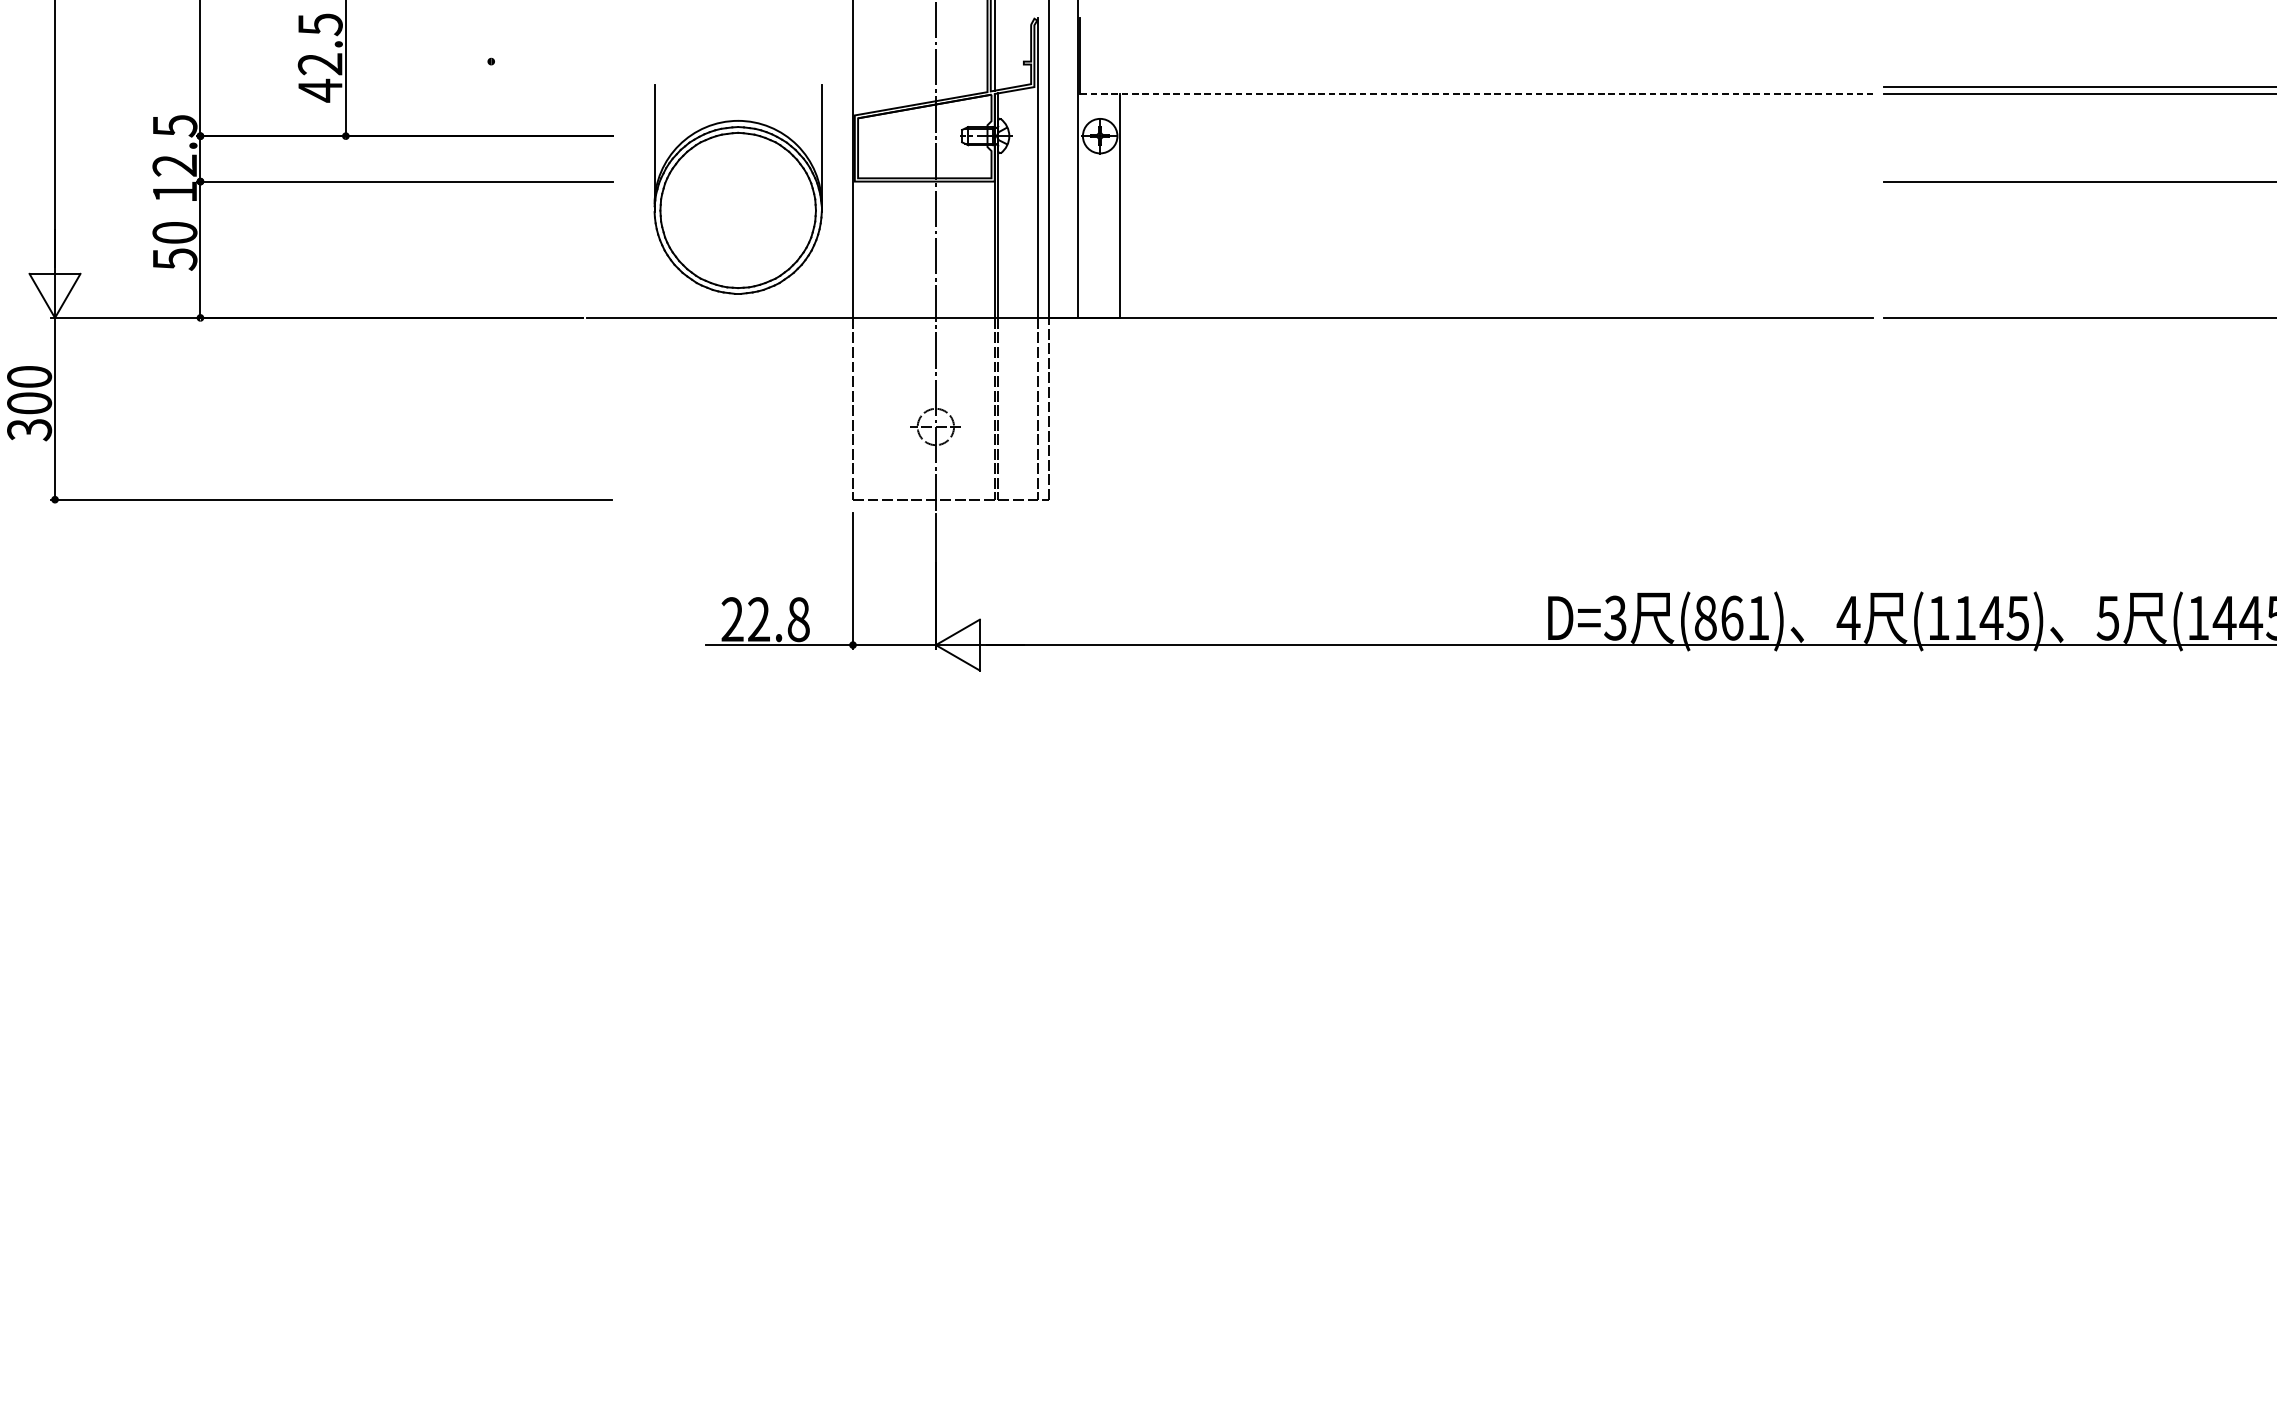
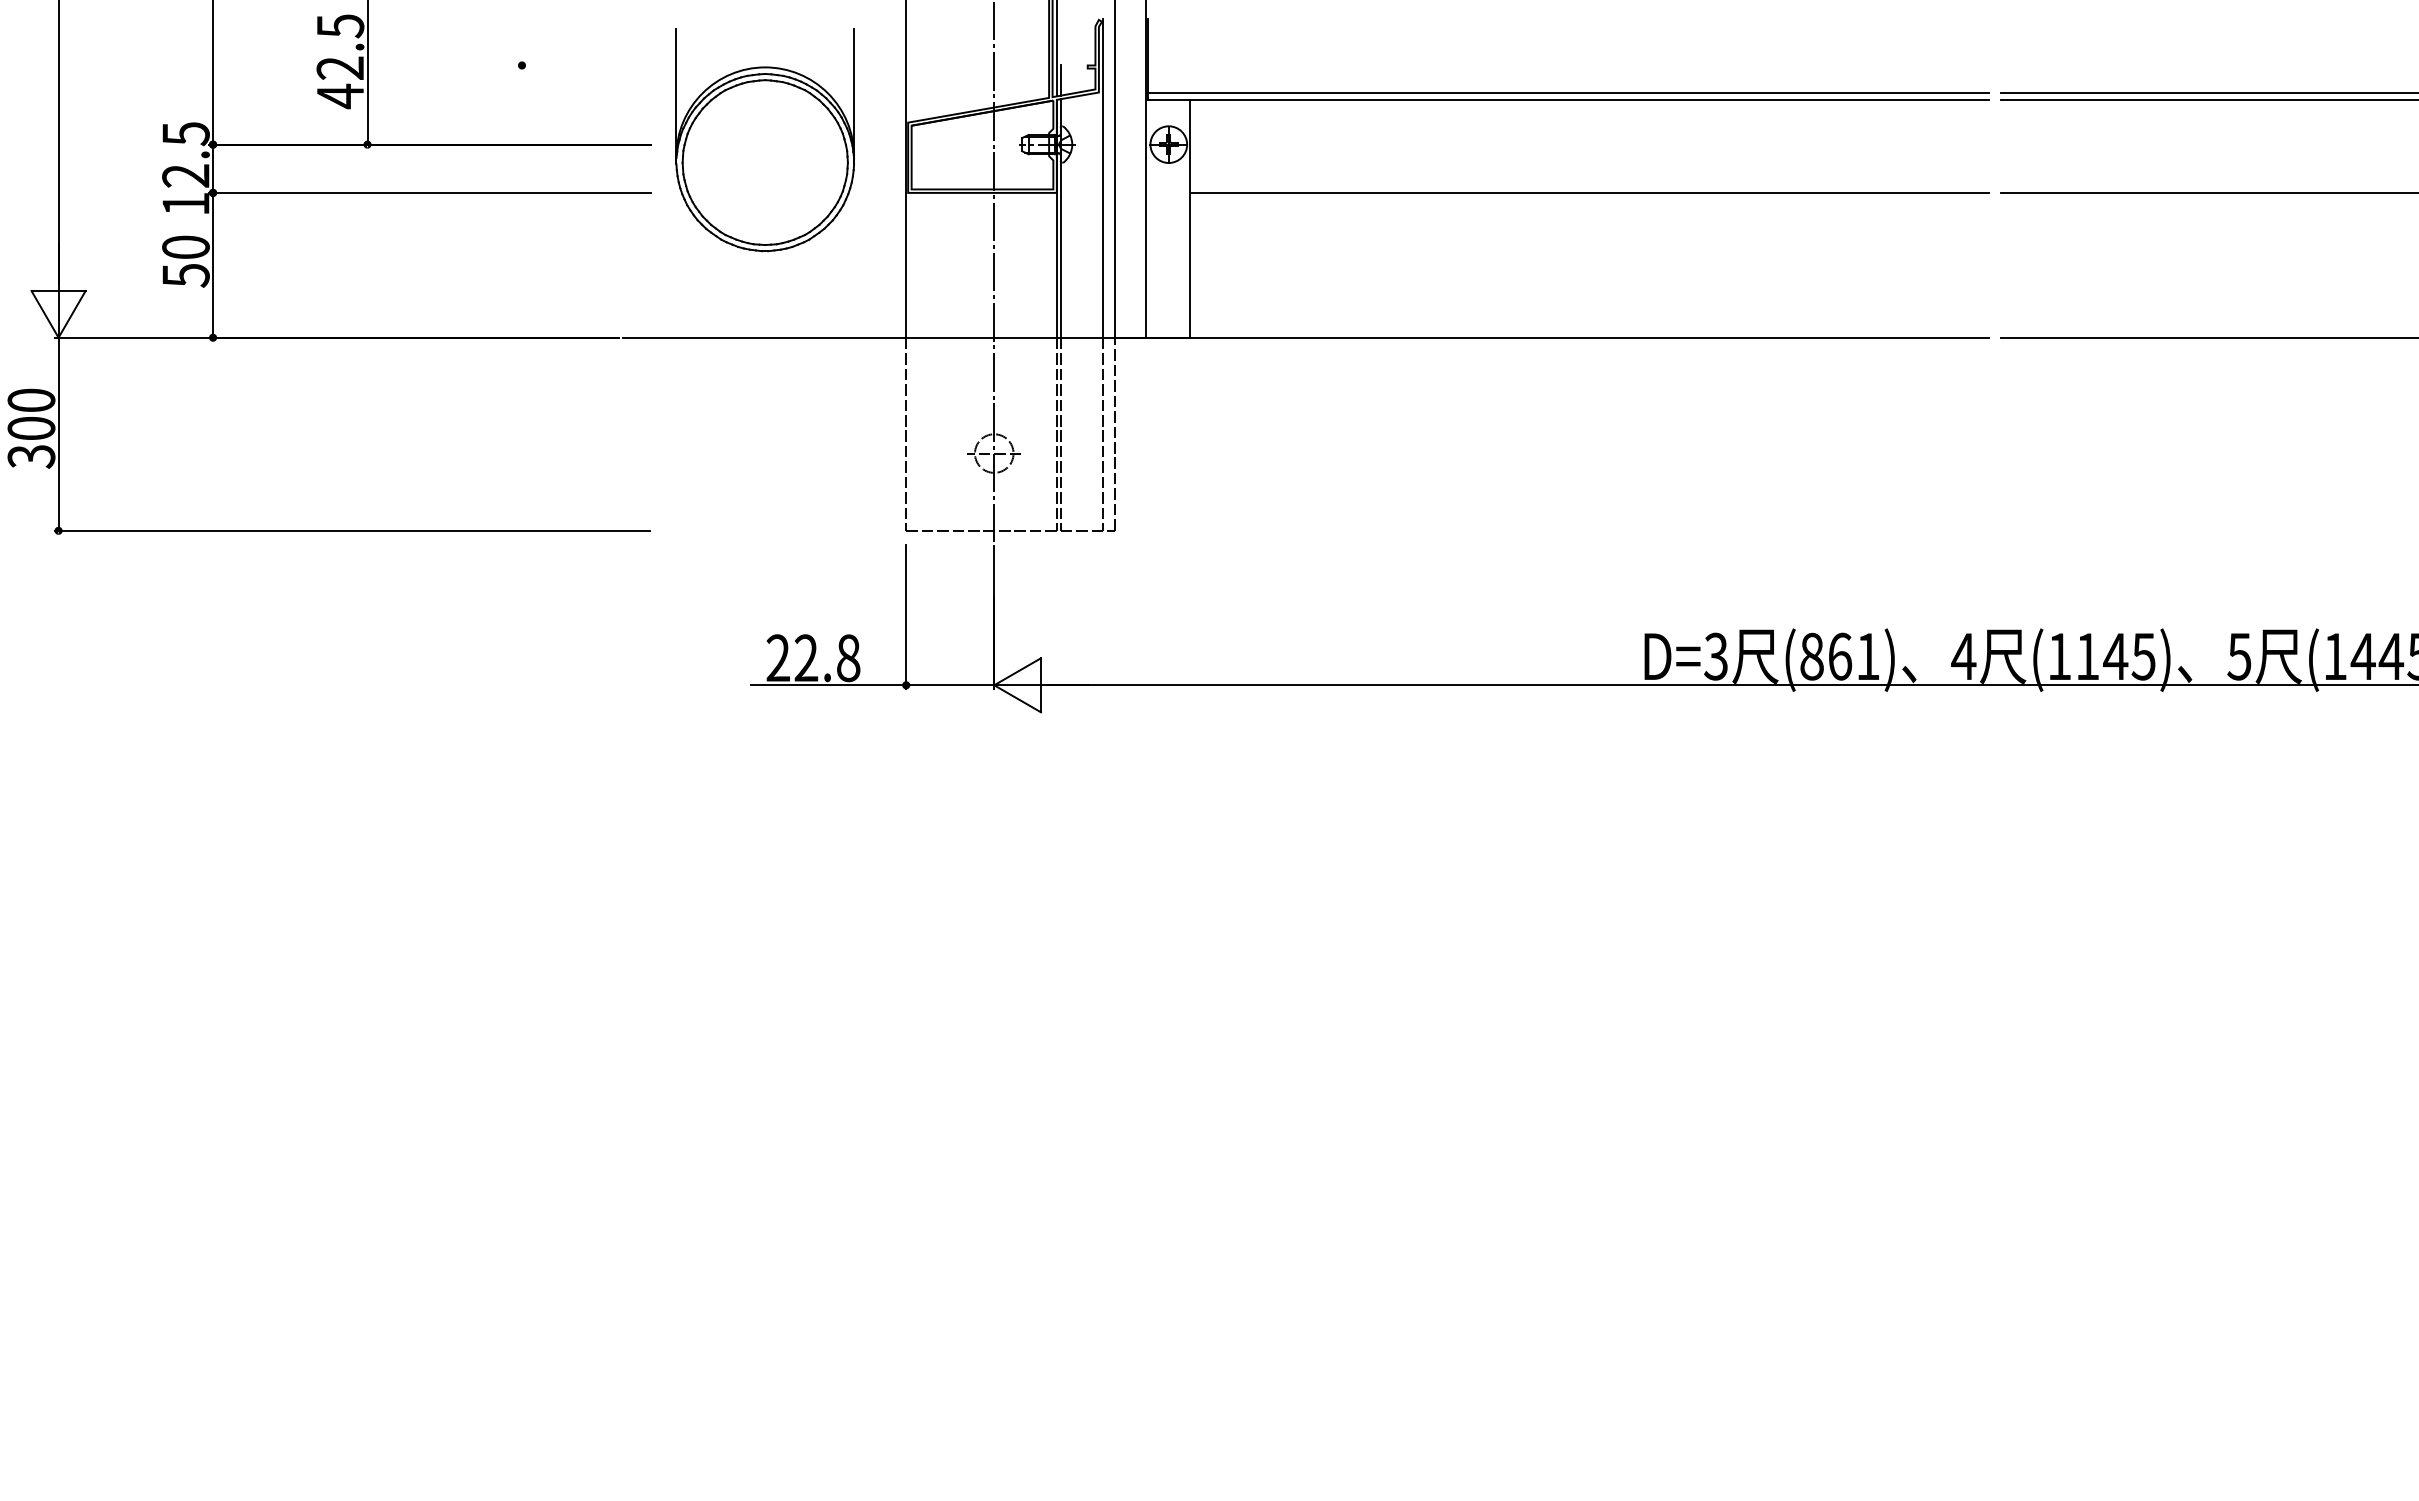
line: (998, 75) -> (1060, 80), added
line: (1476, 87) -> (1568, 92), added
line: (1476, 93) -> (1568, 99), dashed -> solid
line: (1496, 181) -> (1589, 192), added
part: (737, 189) -> (764, 140), moved

